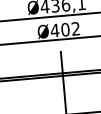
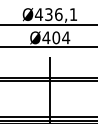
text: (76, 28) -> (66, 37), Ø402 -> Ø404

